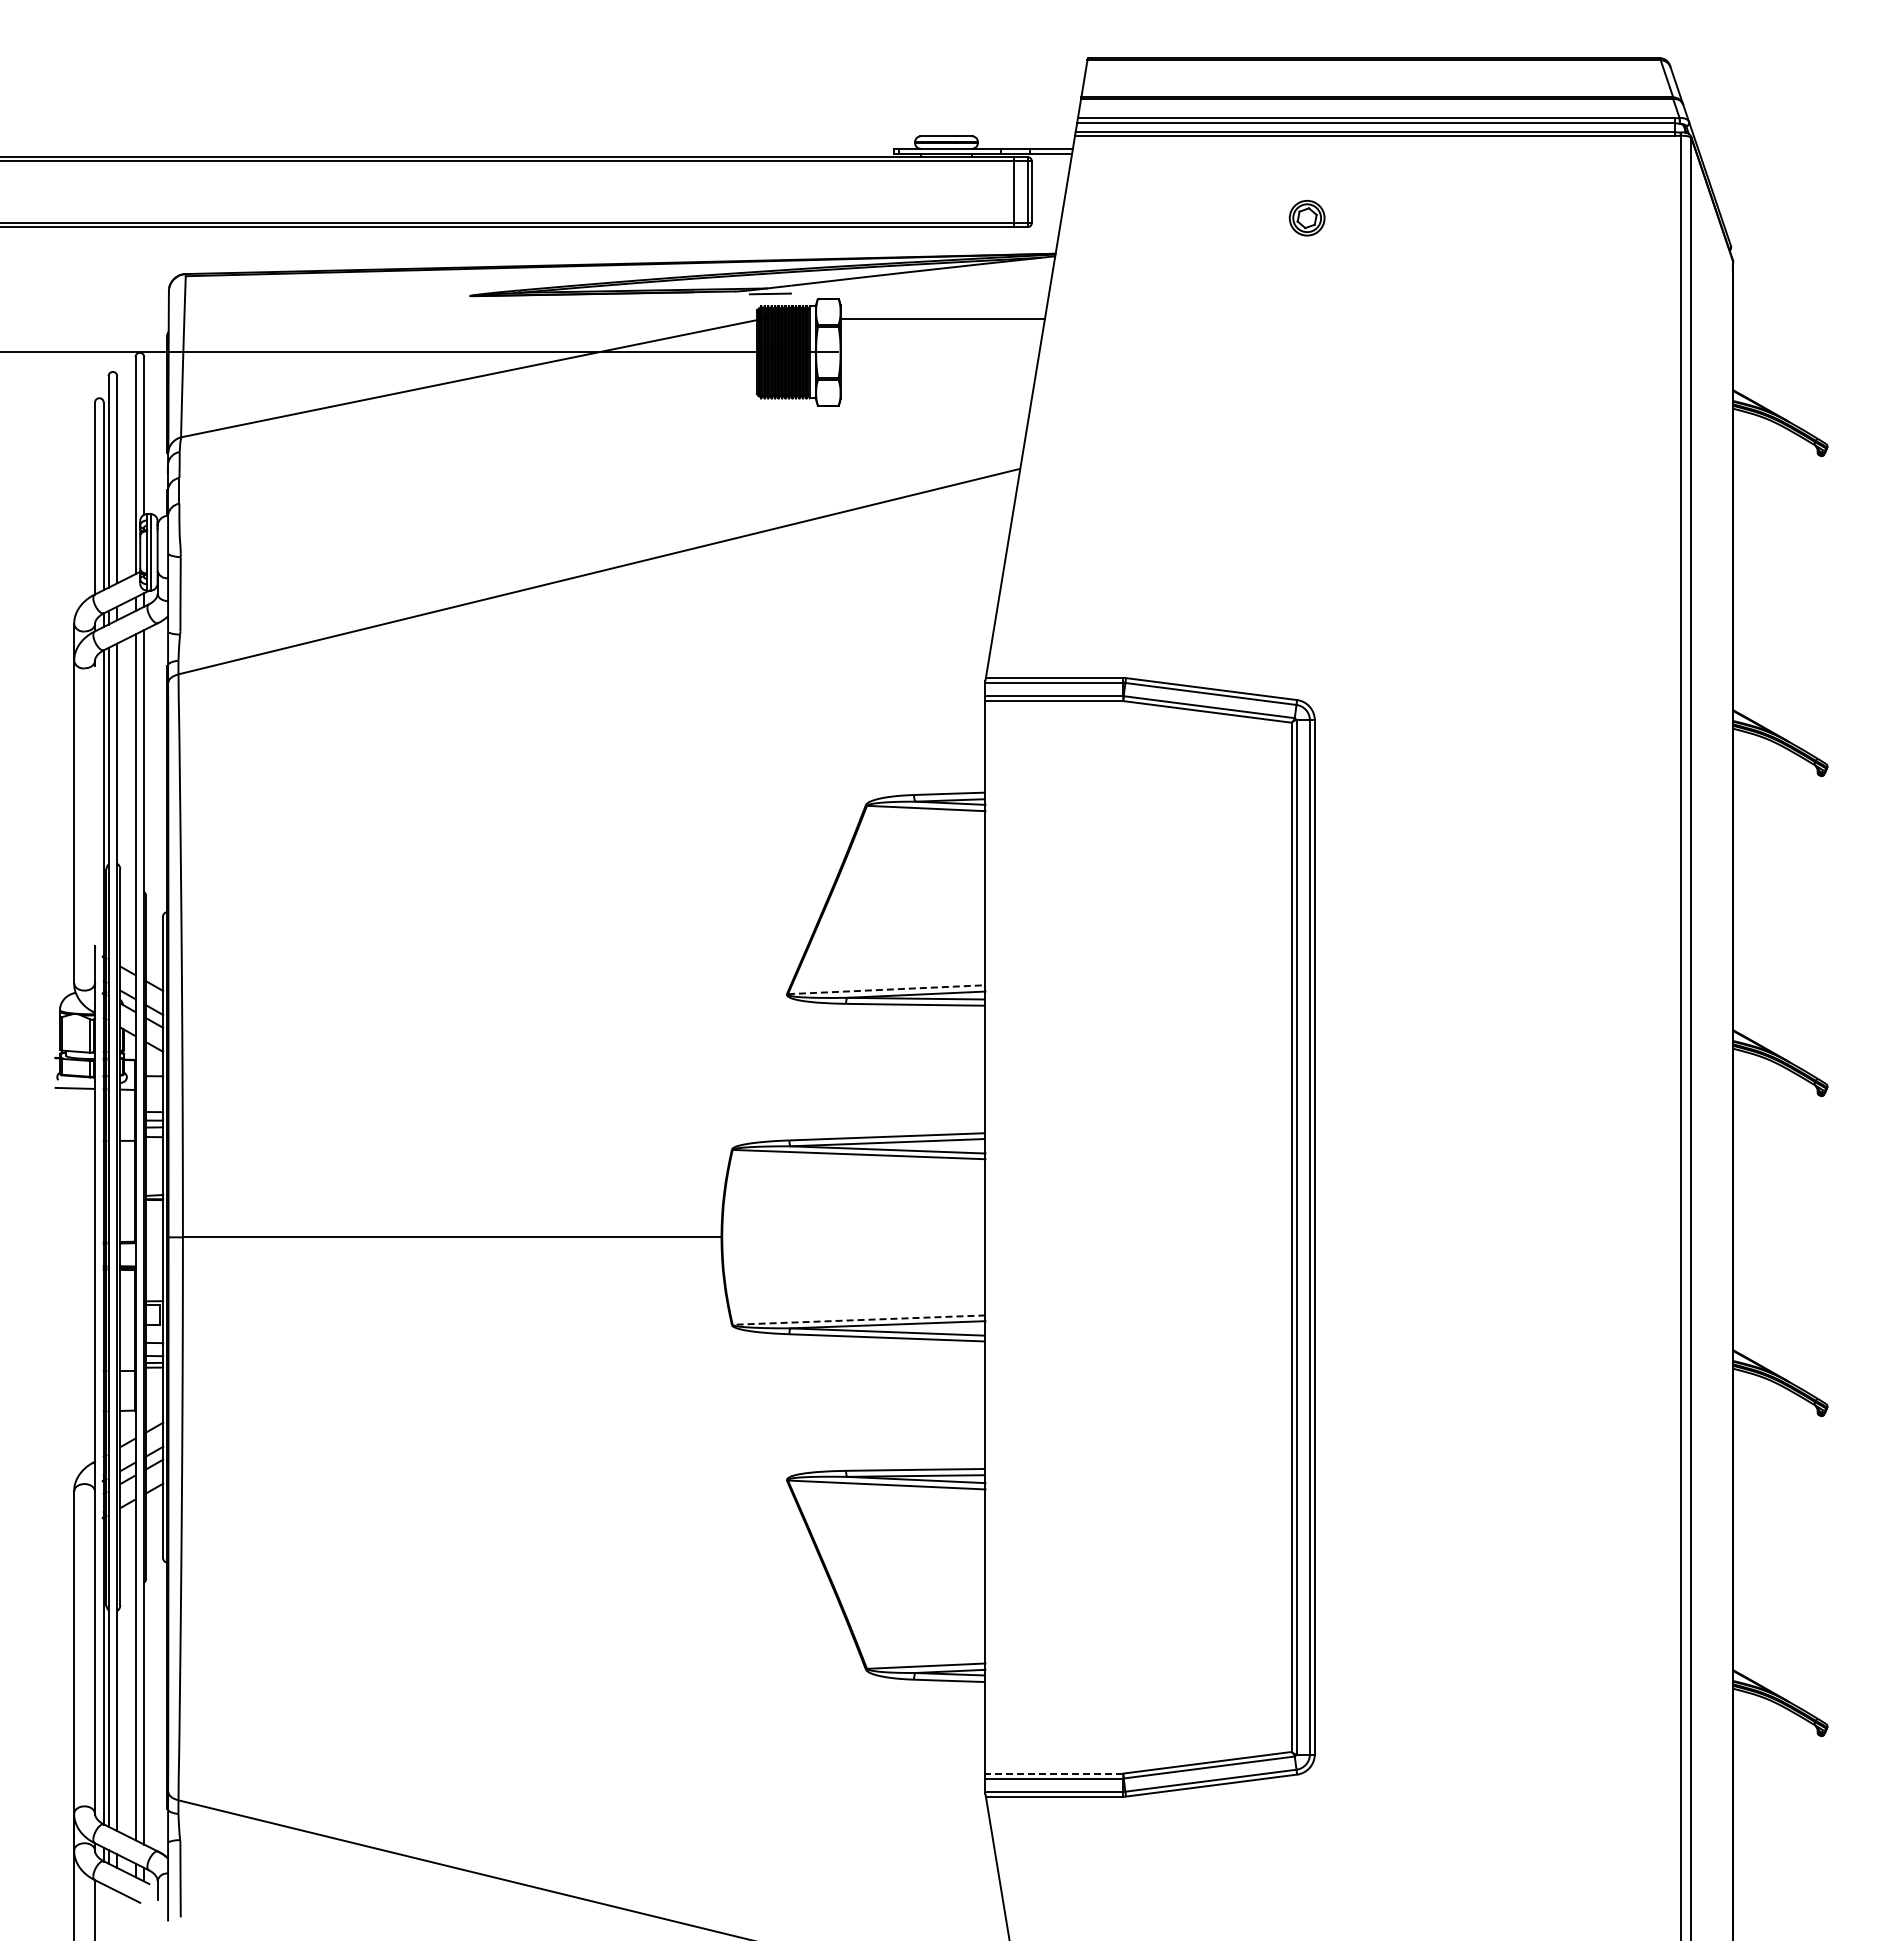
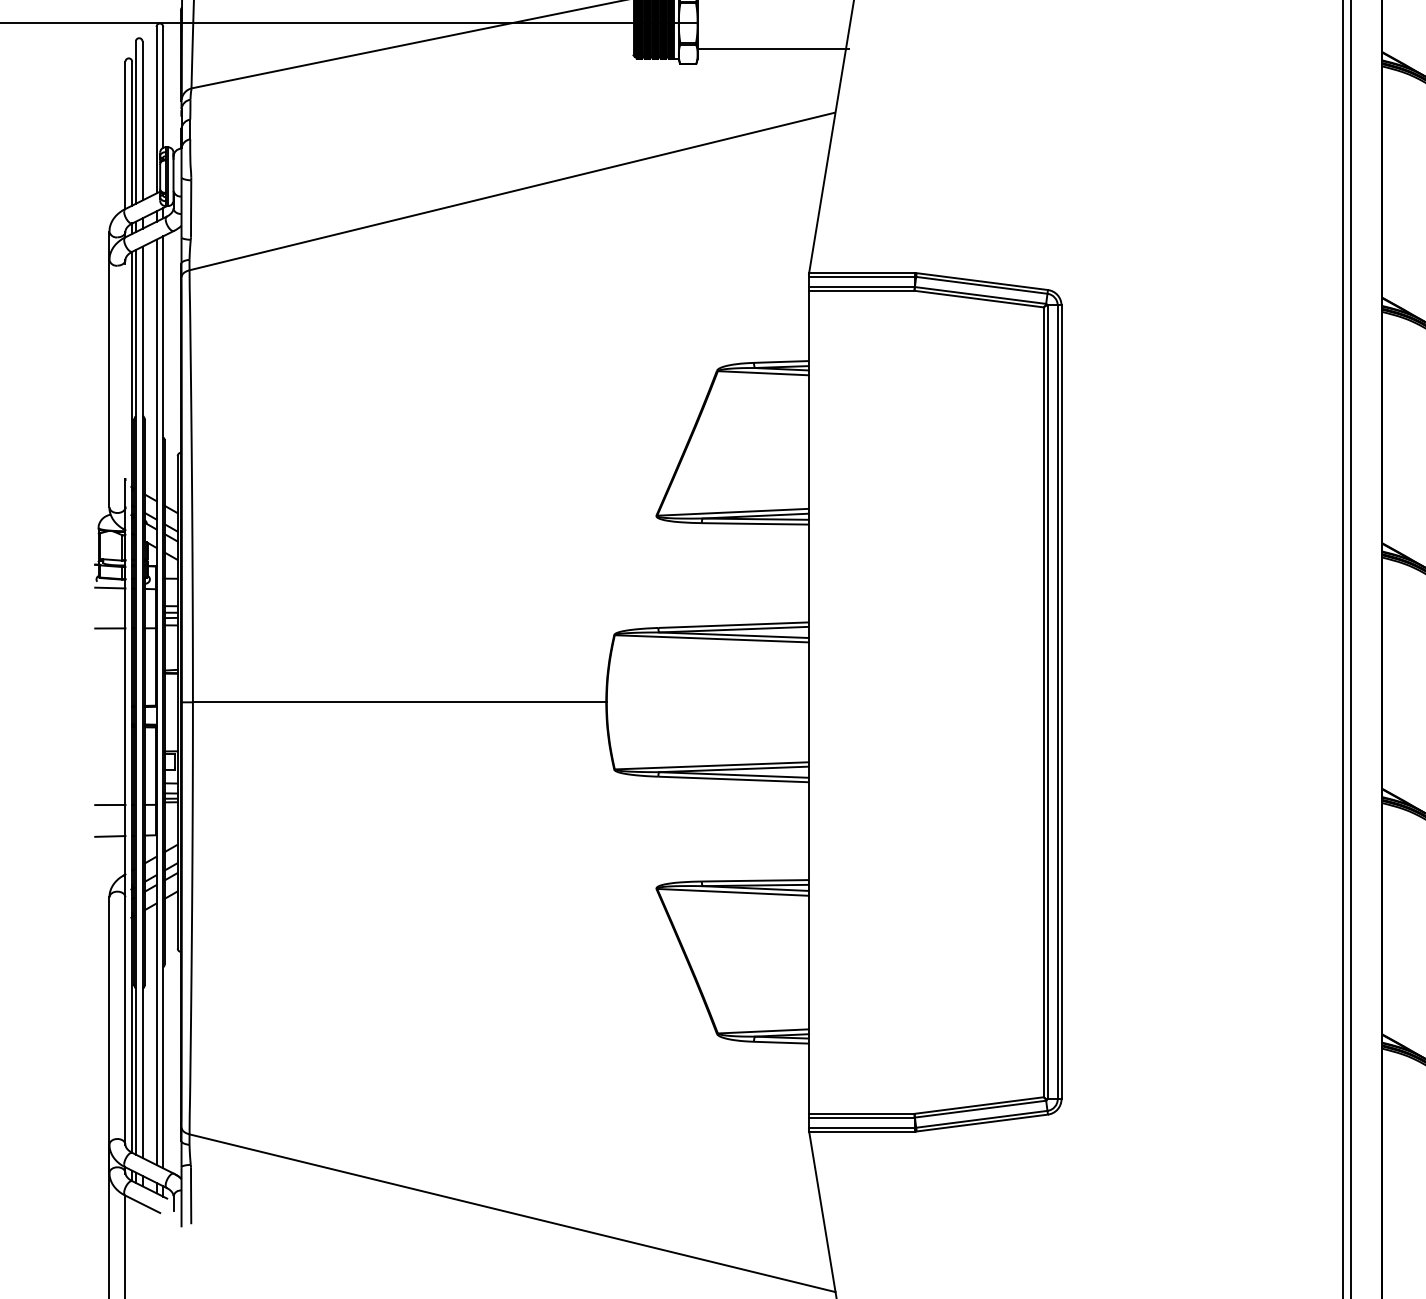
line: (938, 385) -> (772, 48), added
line: (886, 989) -> (732, 512), dashed -> solid
line: (75, 1141) -> (110, 628), added
line: (858, 1320) -> (711, 766), dashed -> solid
line: (75, 1371) -> (110, 805), added
line: (75, 1411) -> (110, 835), added
line: (1054, 1773) -> (861, 1113), dashed -> solid

